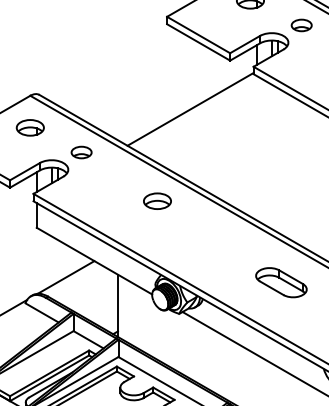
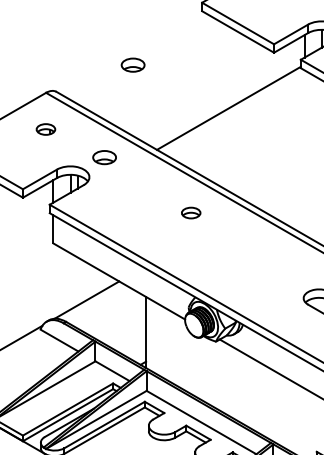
part: (106, 71) -> (132, 65), added
part: (29, 127) -> (45, 129), size x0.6
part: (157, 200) -> (191, 212), size x0.6

